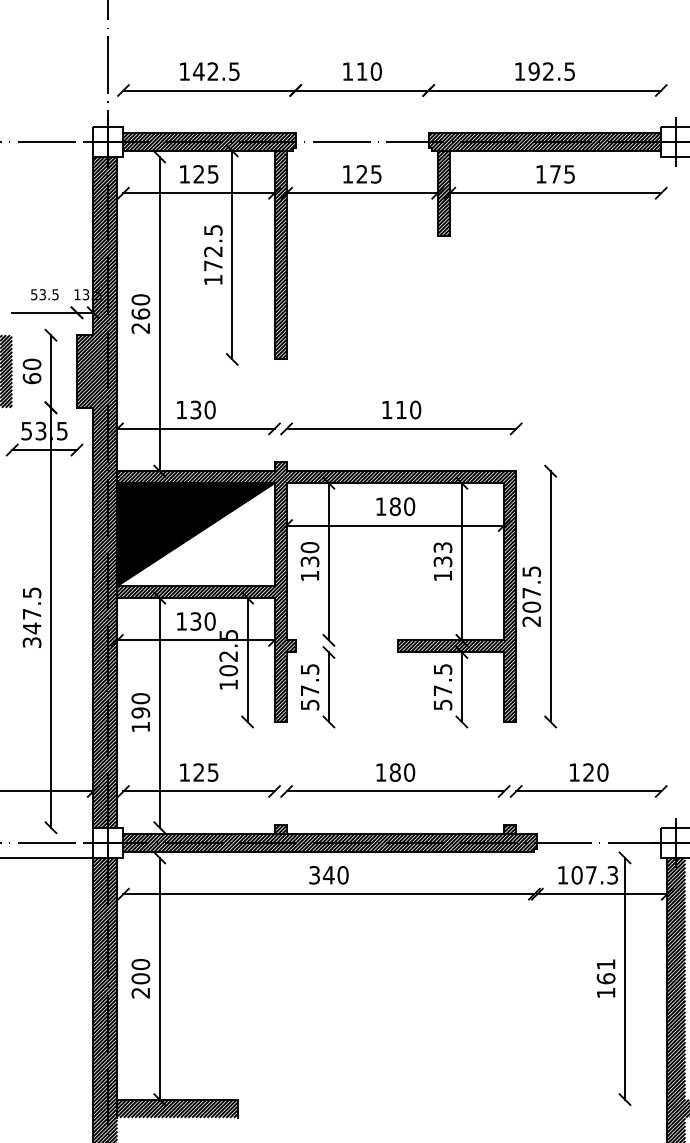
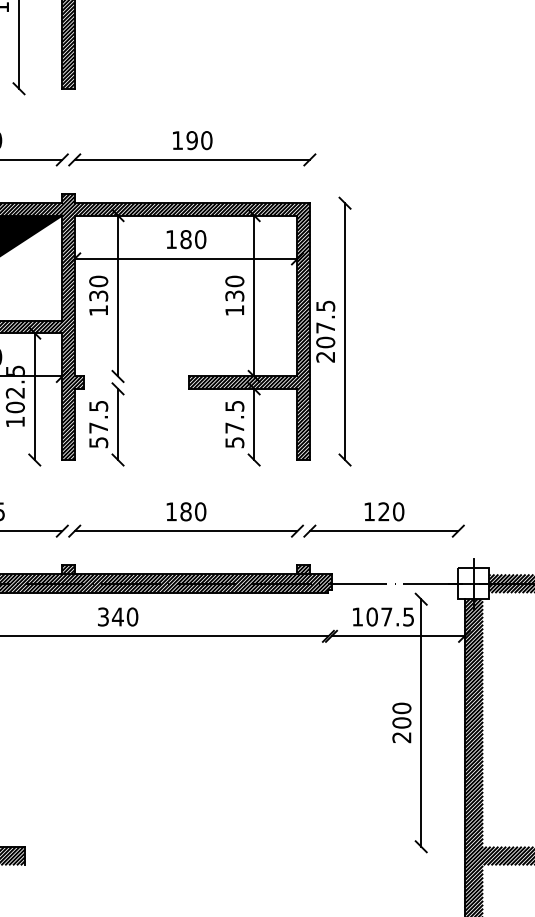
text: (400, 409) -> (191, 140), 110 -> 190
text: (442, 547) -> (234, 281), 133 -> 130
text: (612, 874) -> (408, 616), 107.3 -> 107.5
text: (605, 978) -> (401, 722), 161 -> 200

